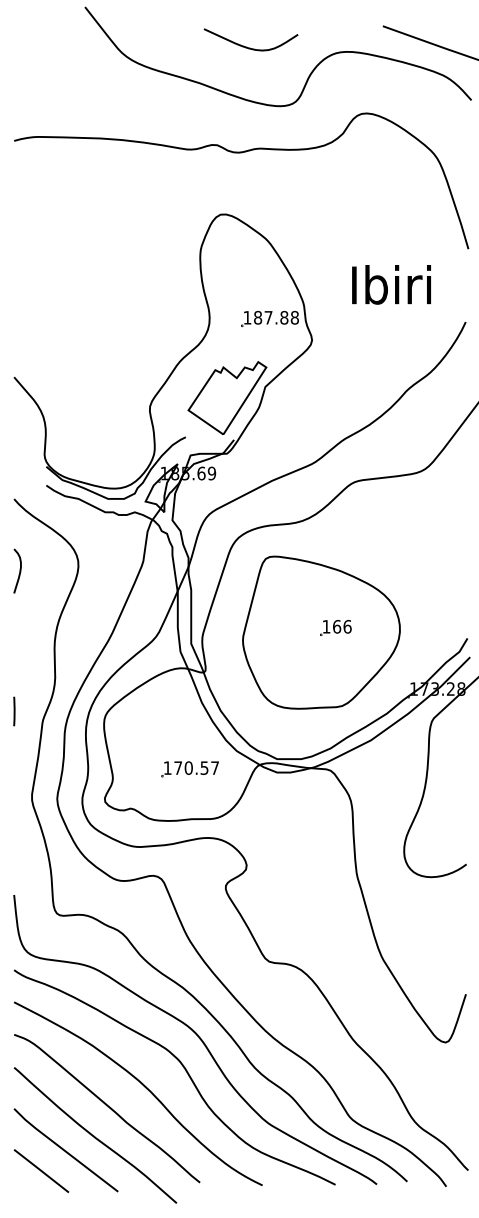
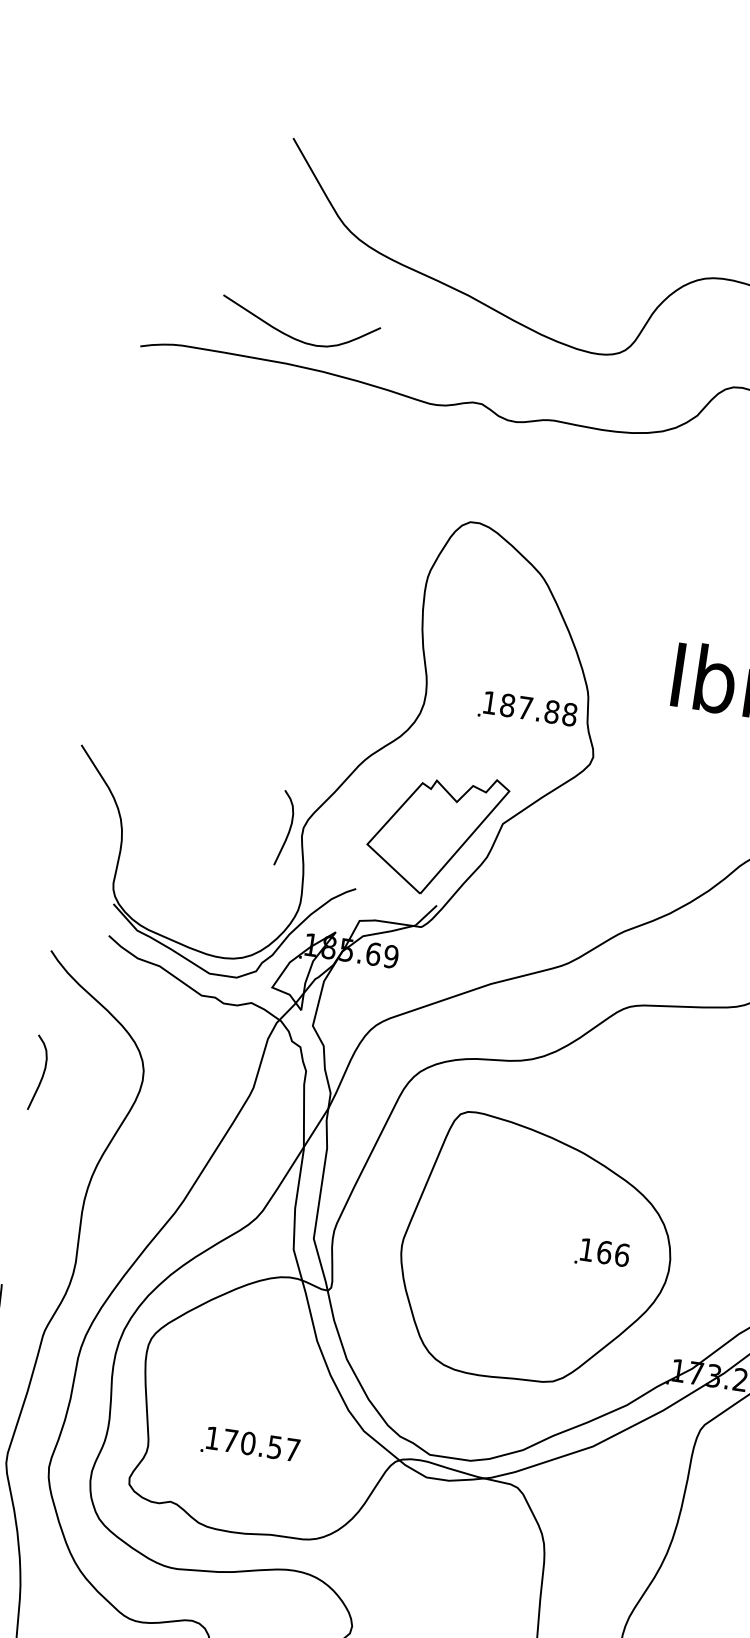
curve: (250, 47) -> (297, 337), moved
curve: (141, 407) -> (288, 827), added
part: (335, 628) -> (601, 1254), moved
part: (189, 769) -> (249, 1445), moved

